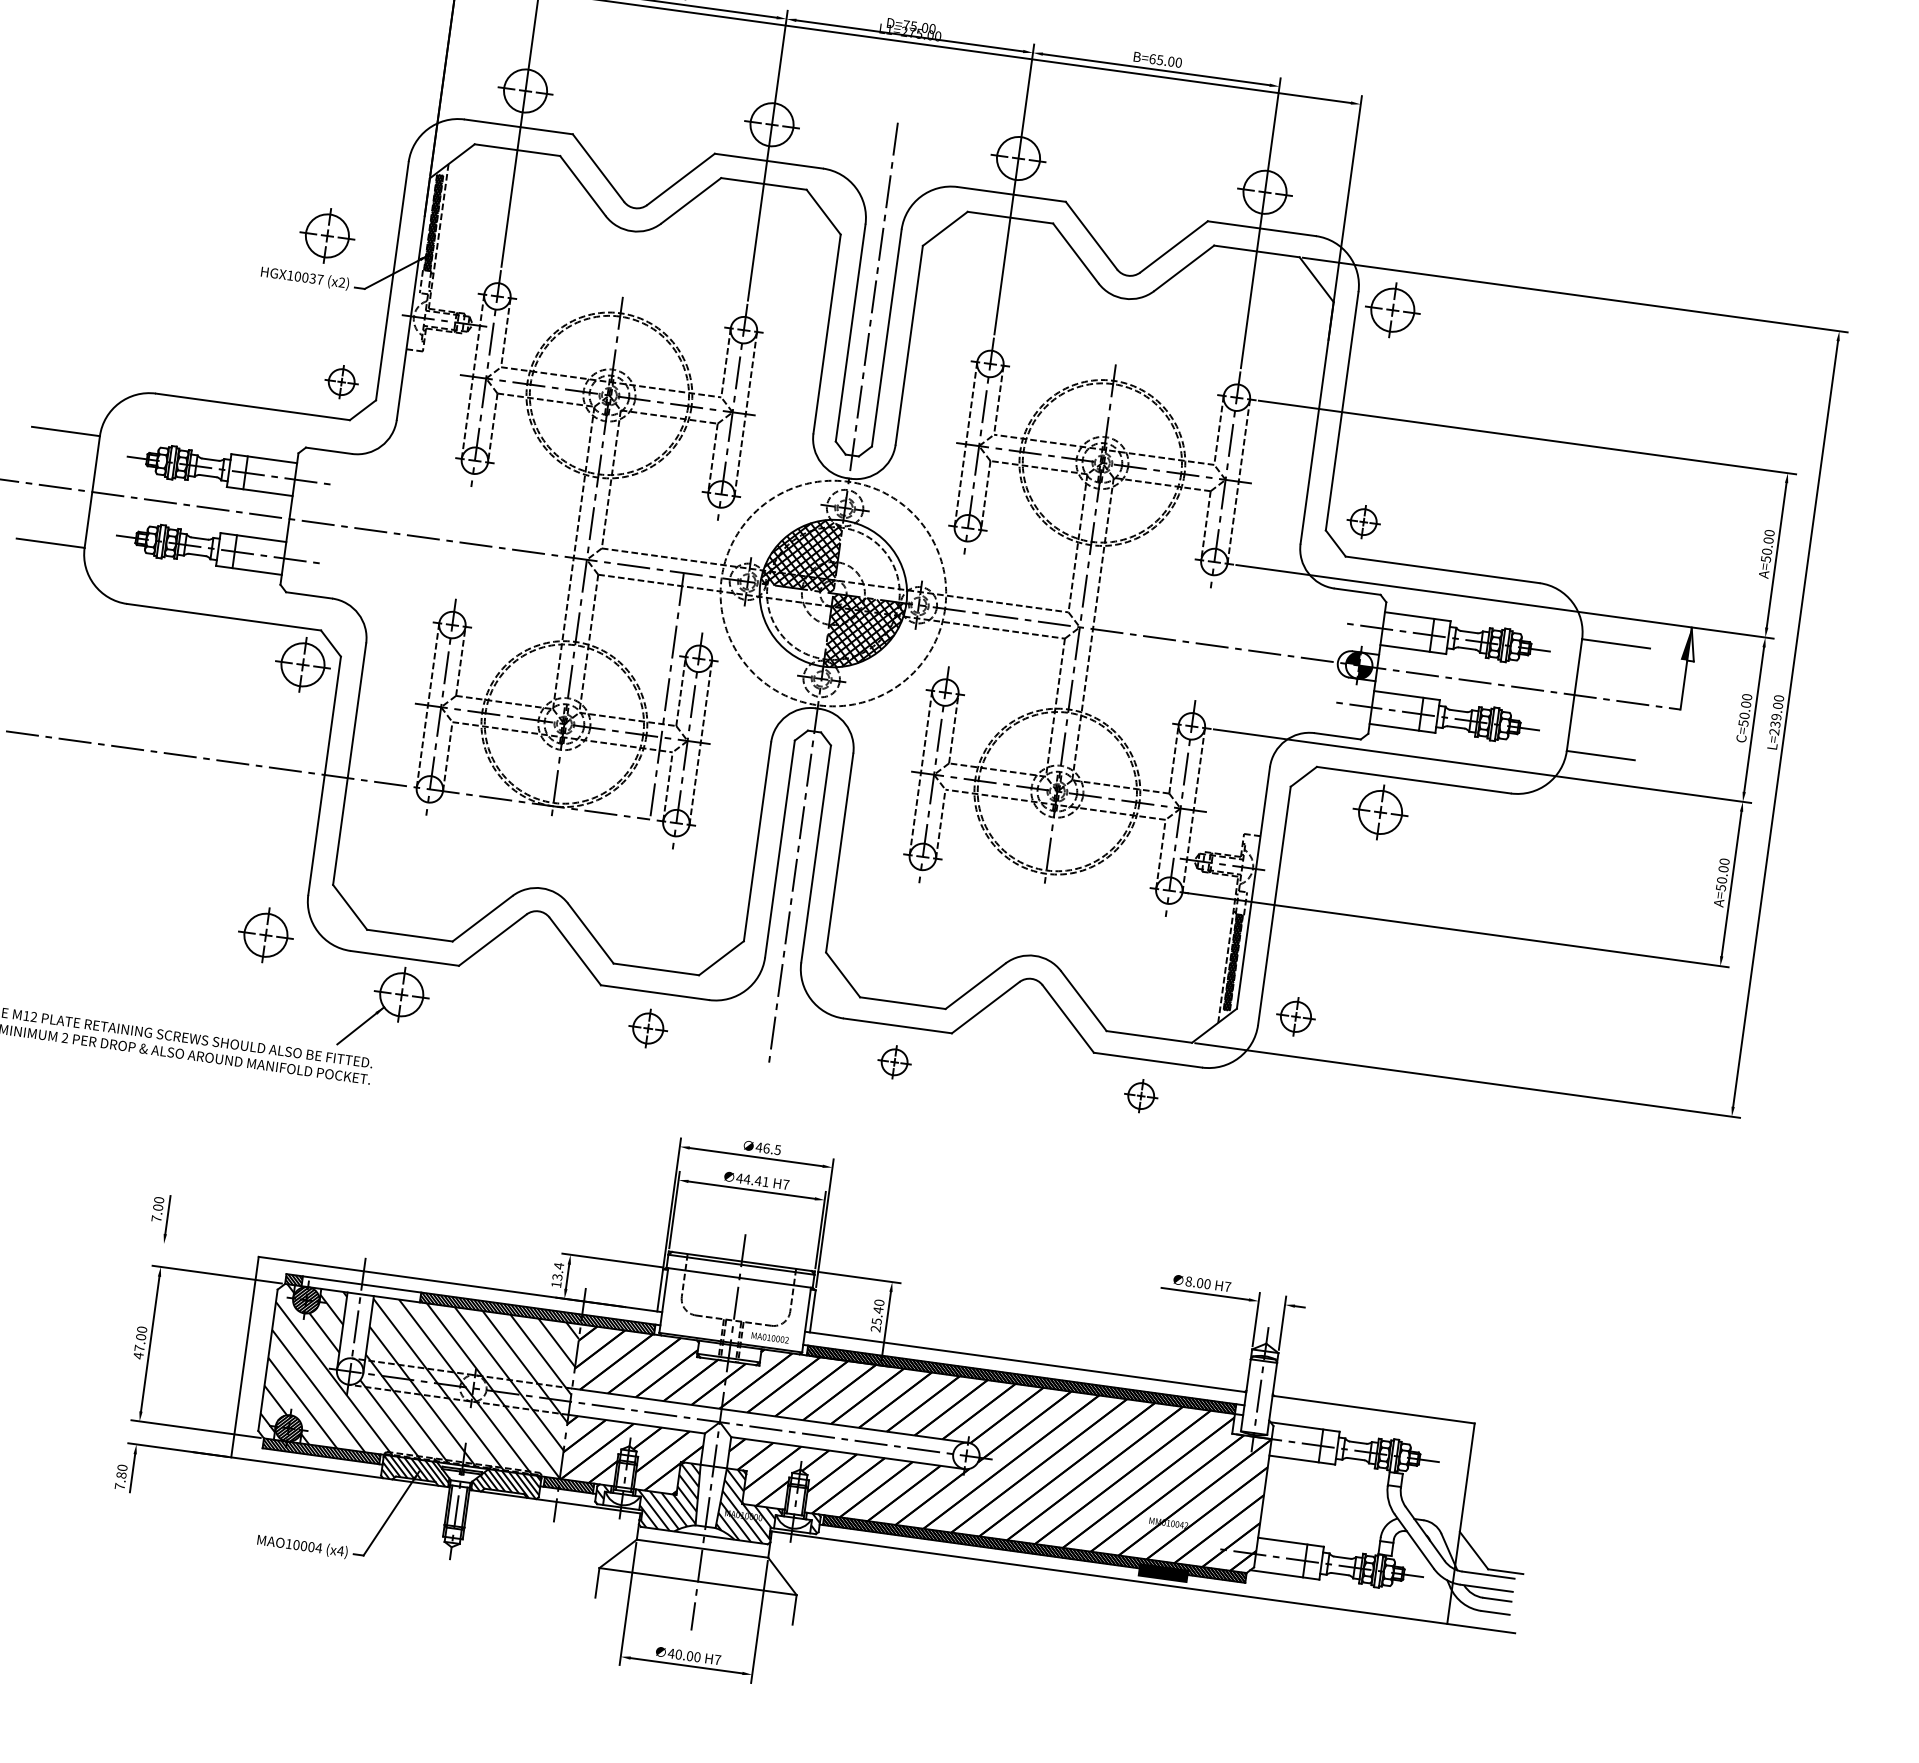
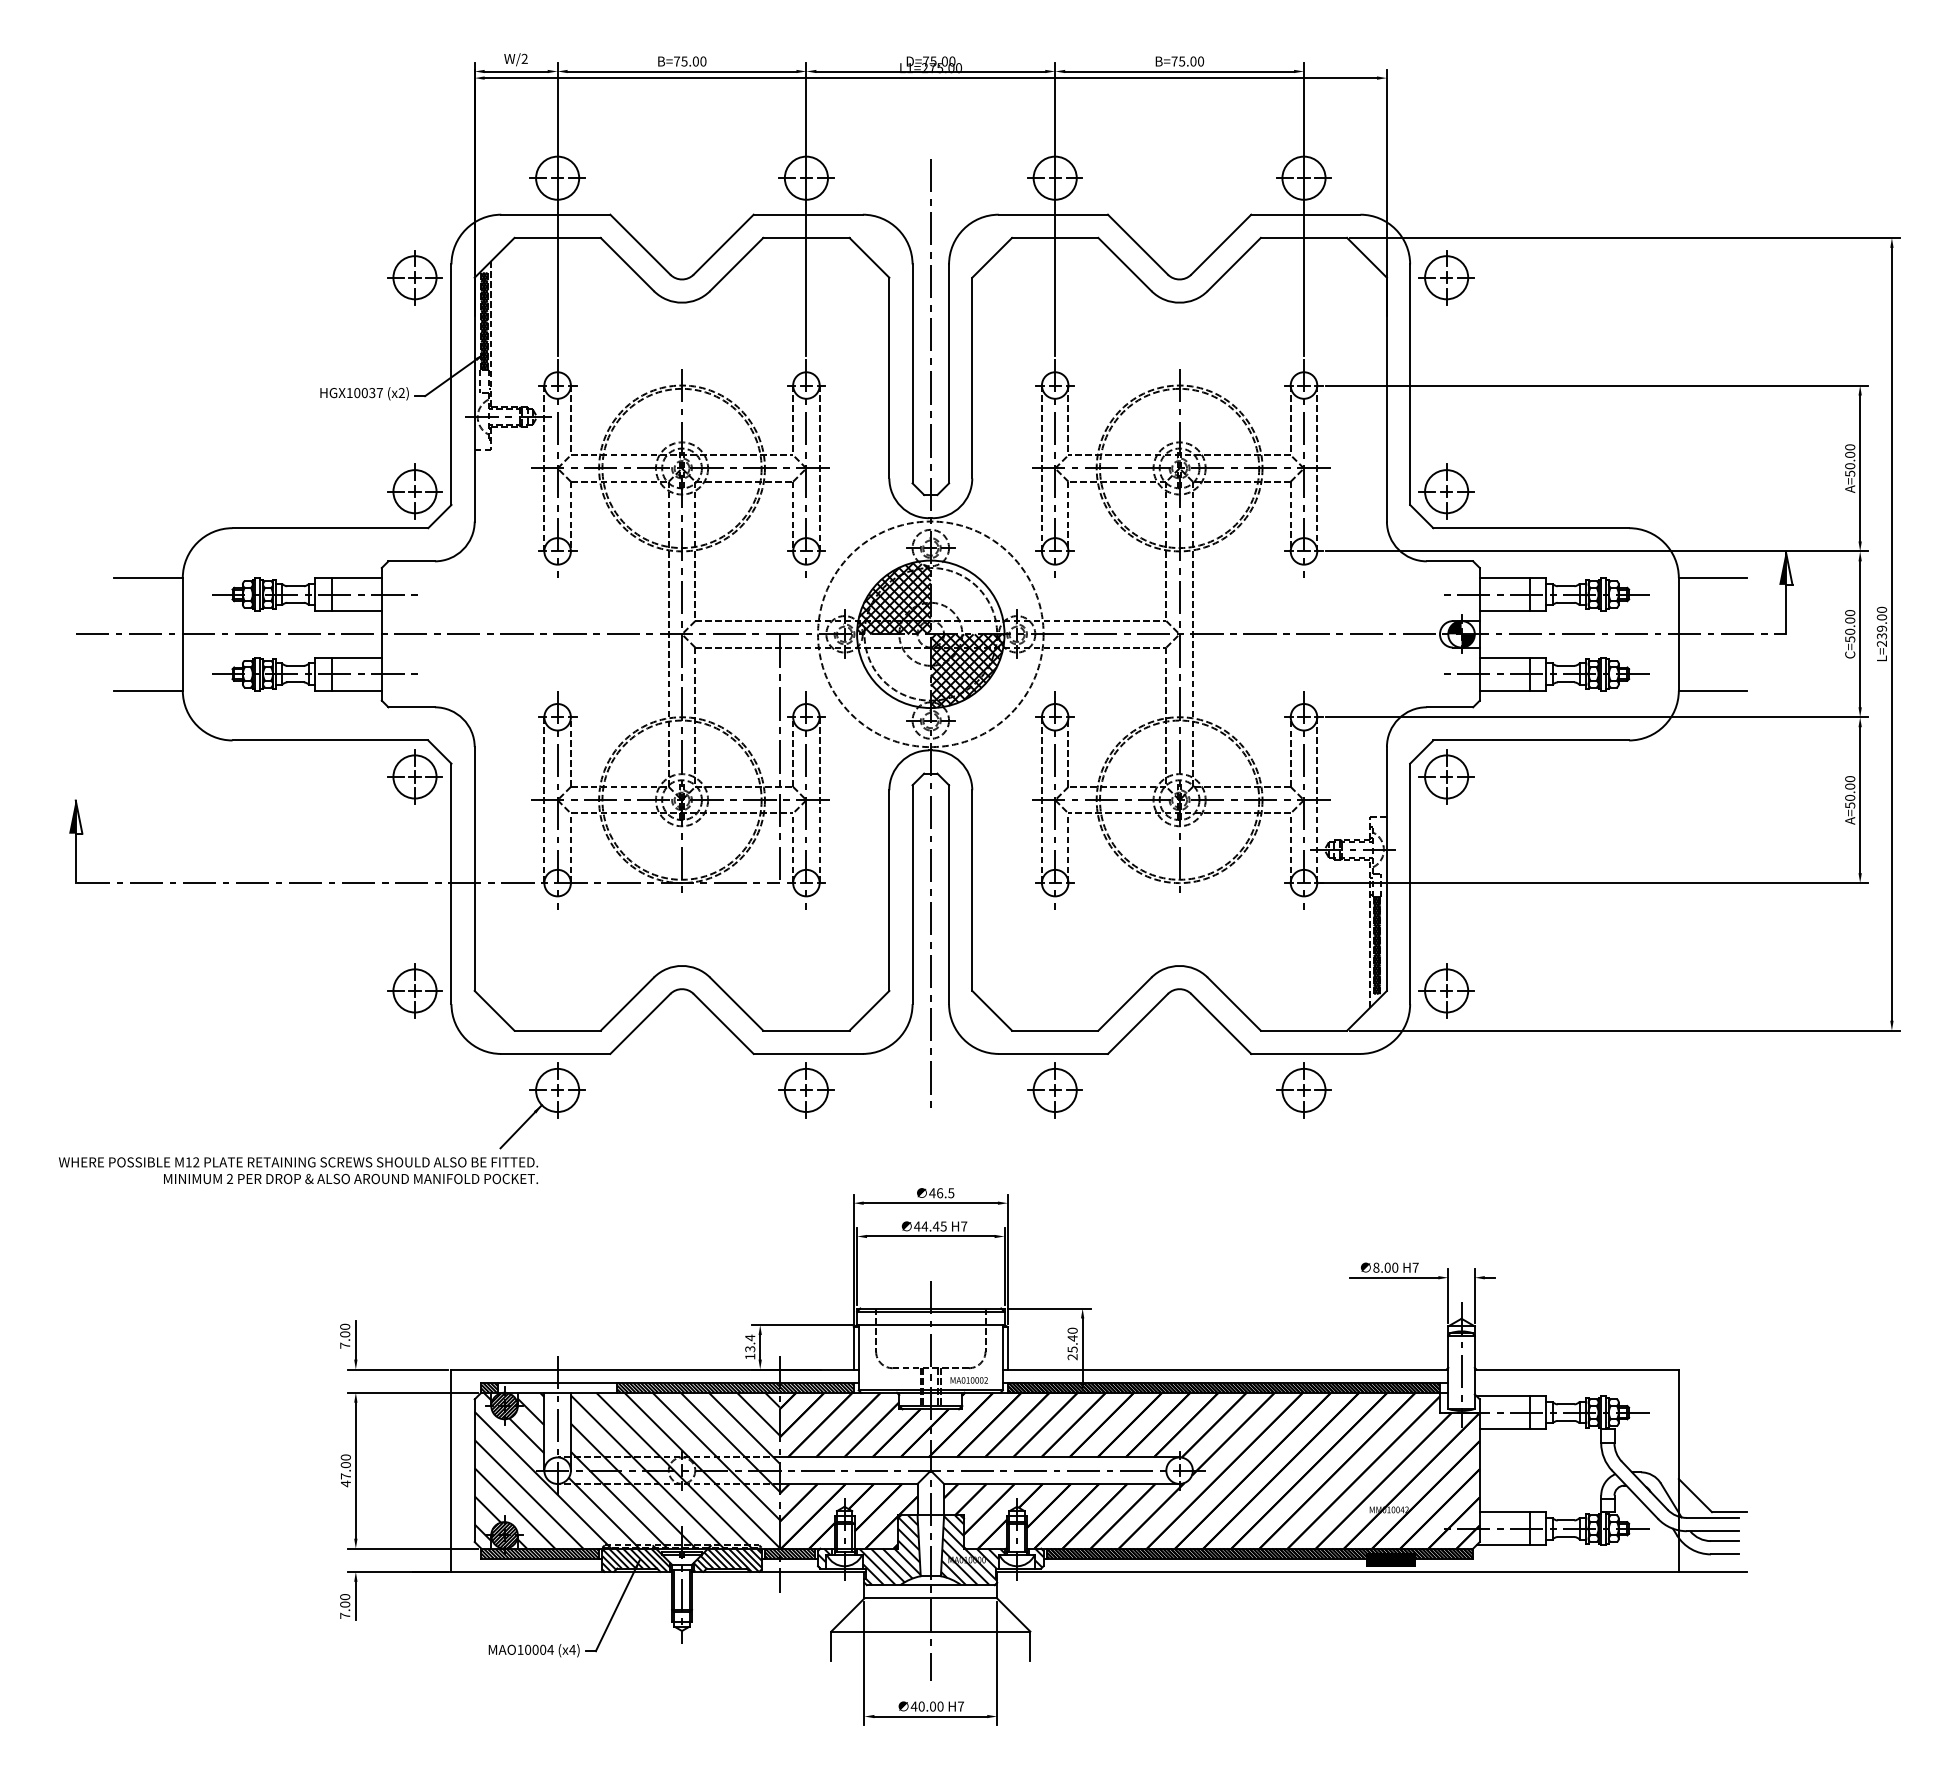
text: (1152, 59) -> (1174, 61), B=65.00 -> B=75.00
part: (326, 235) -> (414, 277), moved
part: (341, 381) -> (414, 491), size x1.67
part: (1363, 522) -> (1446, 491), size x1.67
part: (1380, 811) -> (1446, 776), moved
part: (265, 934) -> (414, 990), moved
part: (1295, 1016) -> (1446, 990), size x1.43
part: (648, 1028) -> (806, 1090), size x1.43
part: (894, 1062) -> (1054, 1090), size x1.67
part: (1140, 1096) -> (1303, 1090), size x1.67
text: (765, 1181) -> (943, 1226), 44.41 -> 44.45
line: (205, 1249) -> (397, 1369), added
text: (121, 1475) -> (345, 1604), 7.80 -> 7.00

